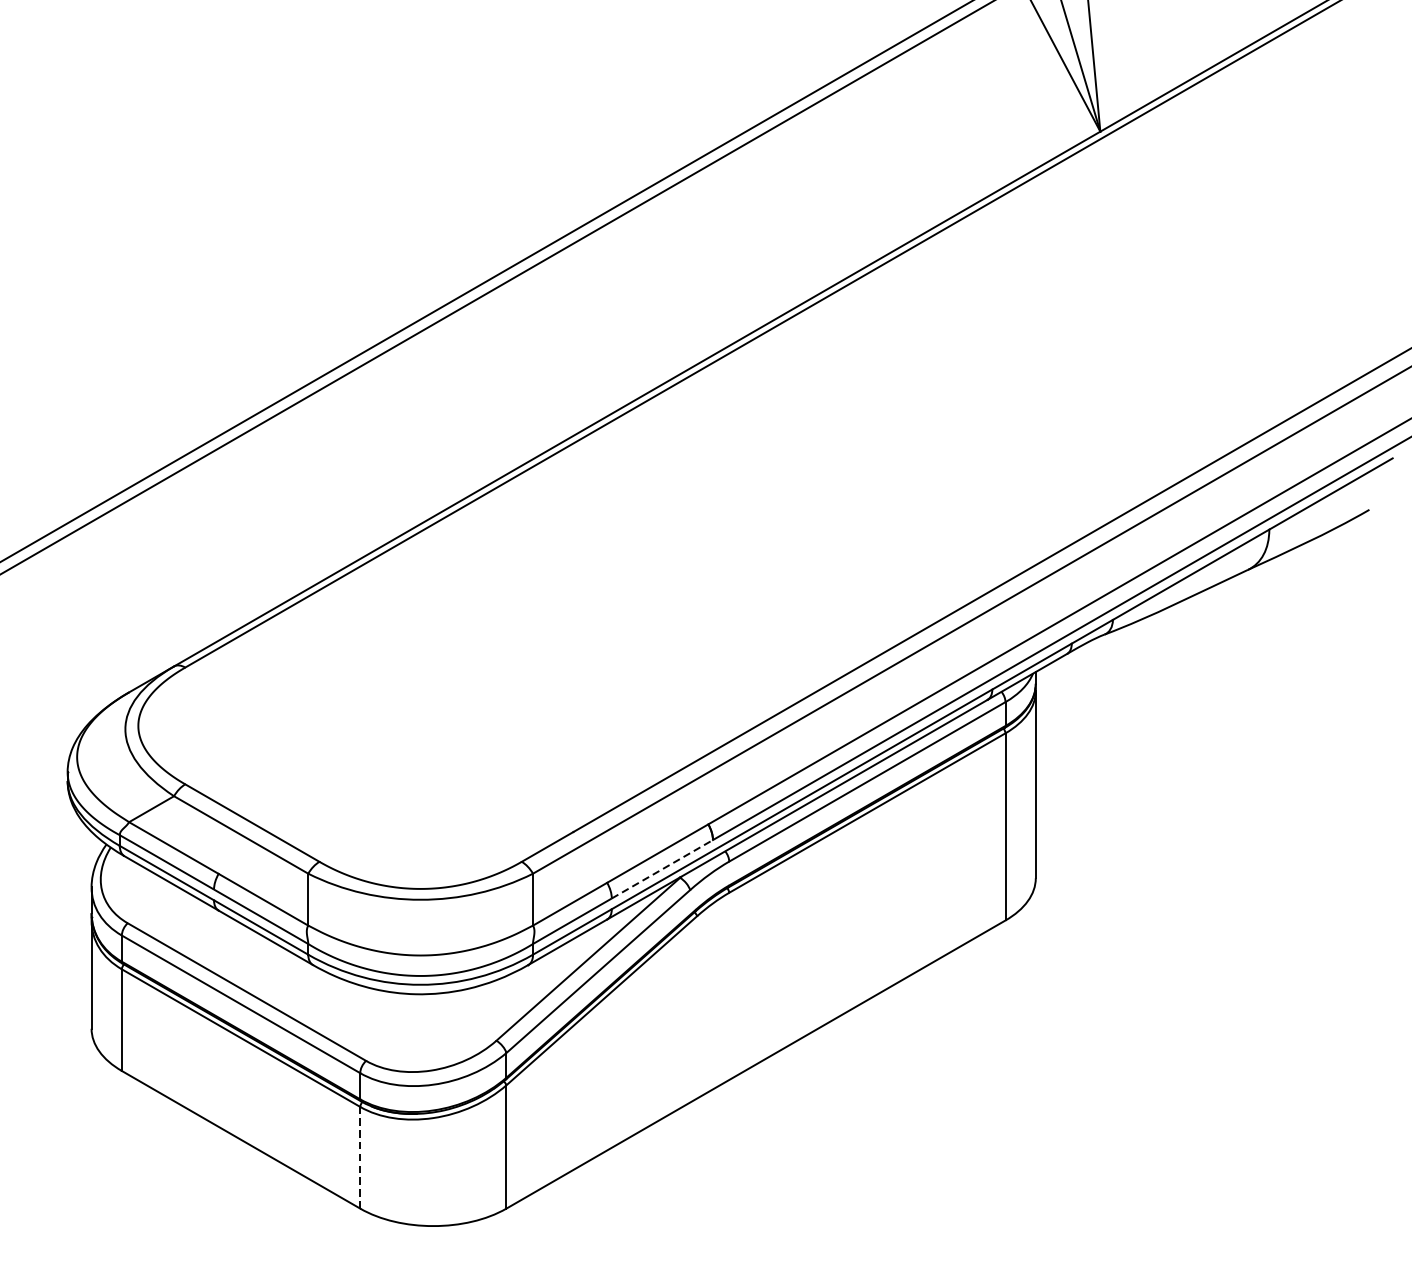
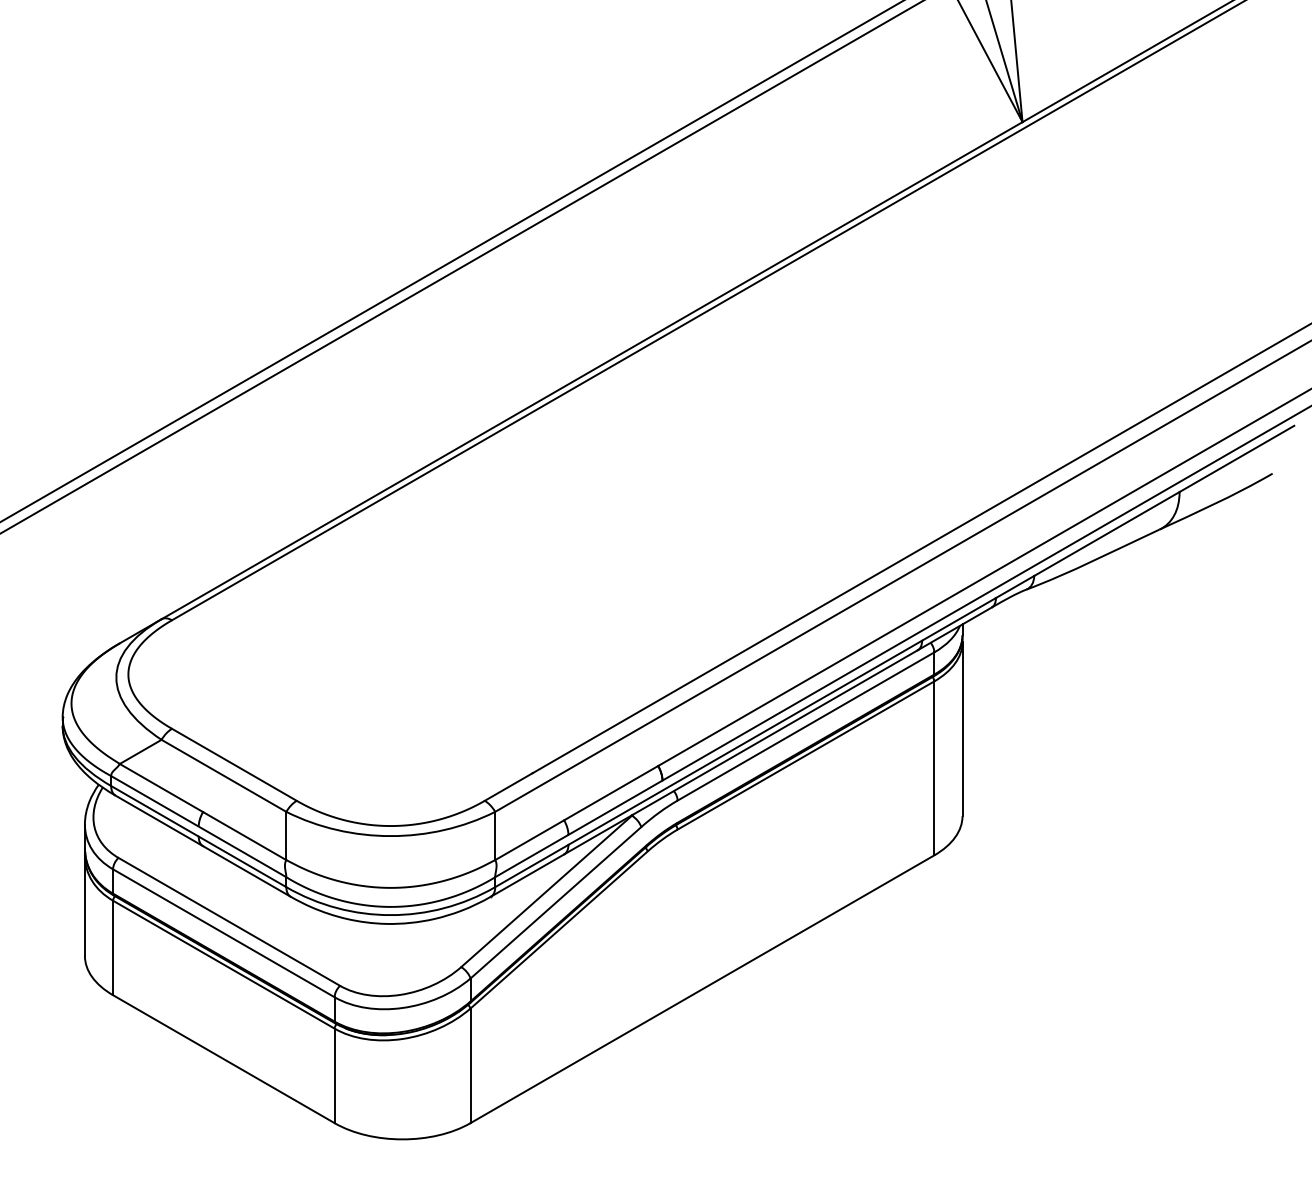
line: (662, 869) -> (615, 807), dashed -> solid
line: (360, 1157) -> (334, 1075), dashed -> solid

